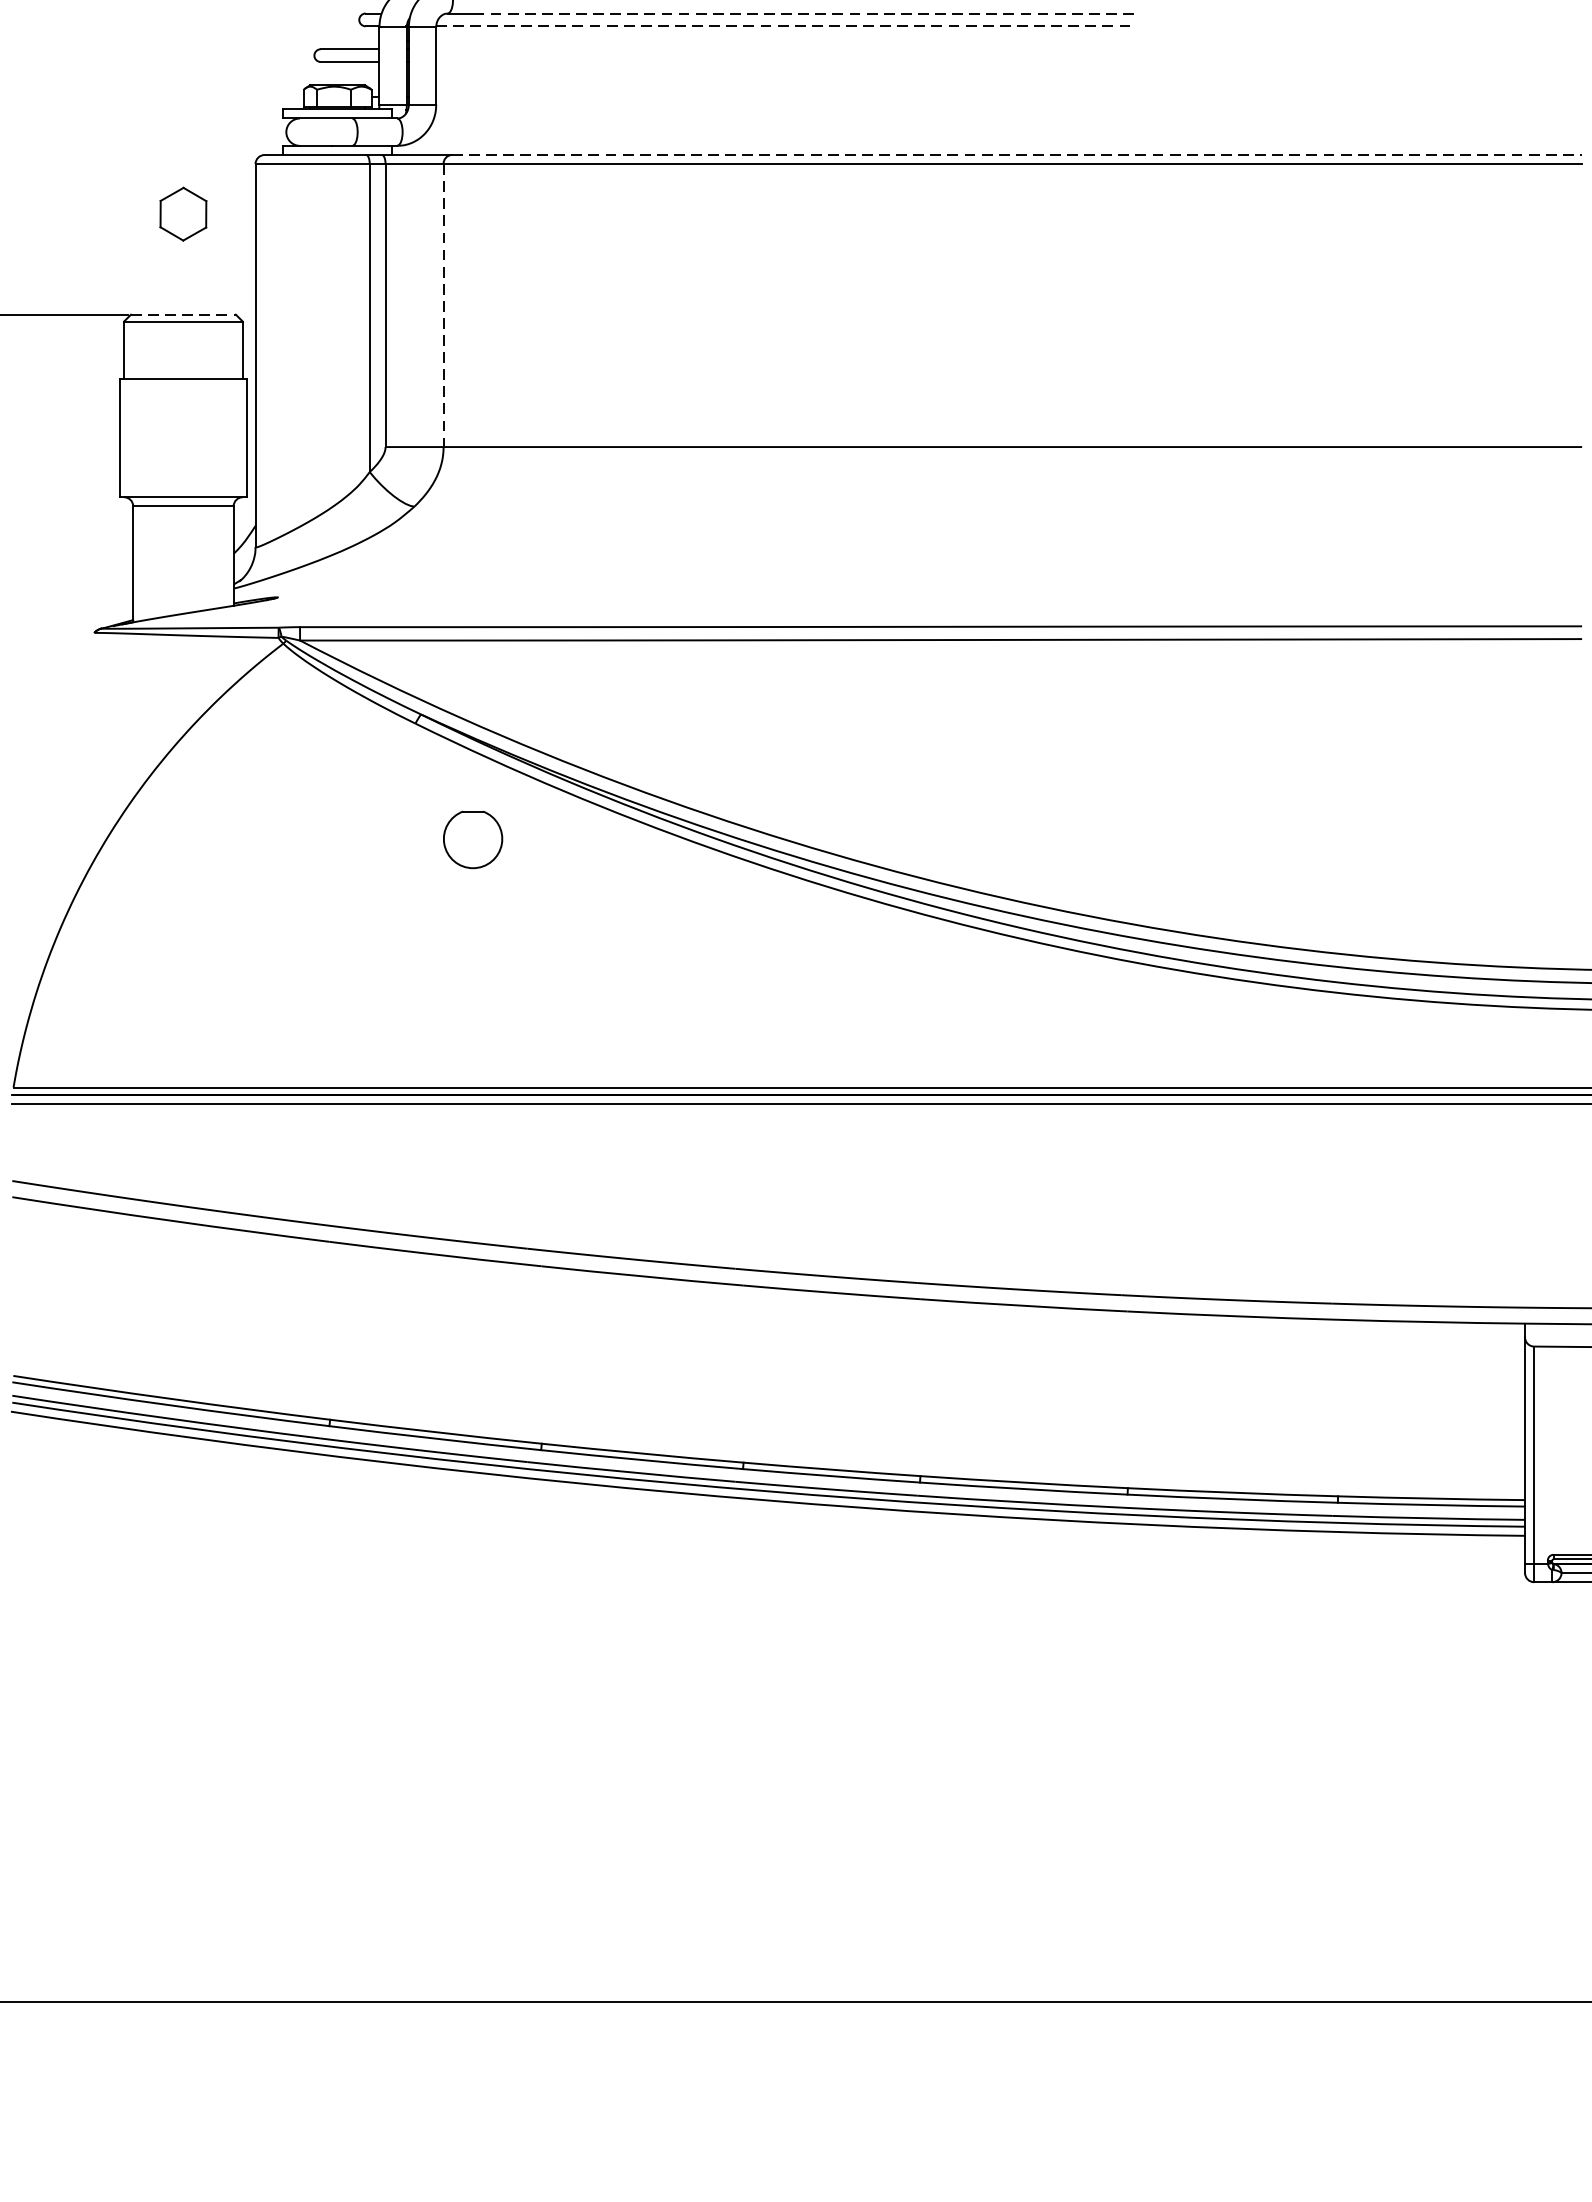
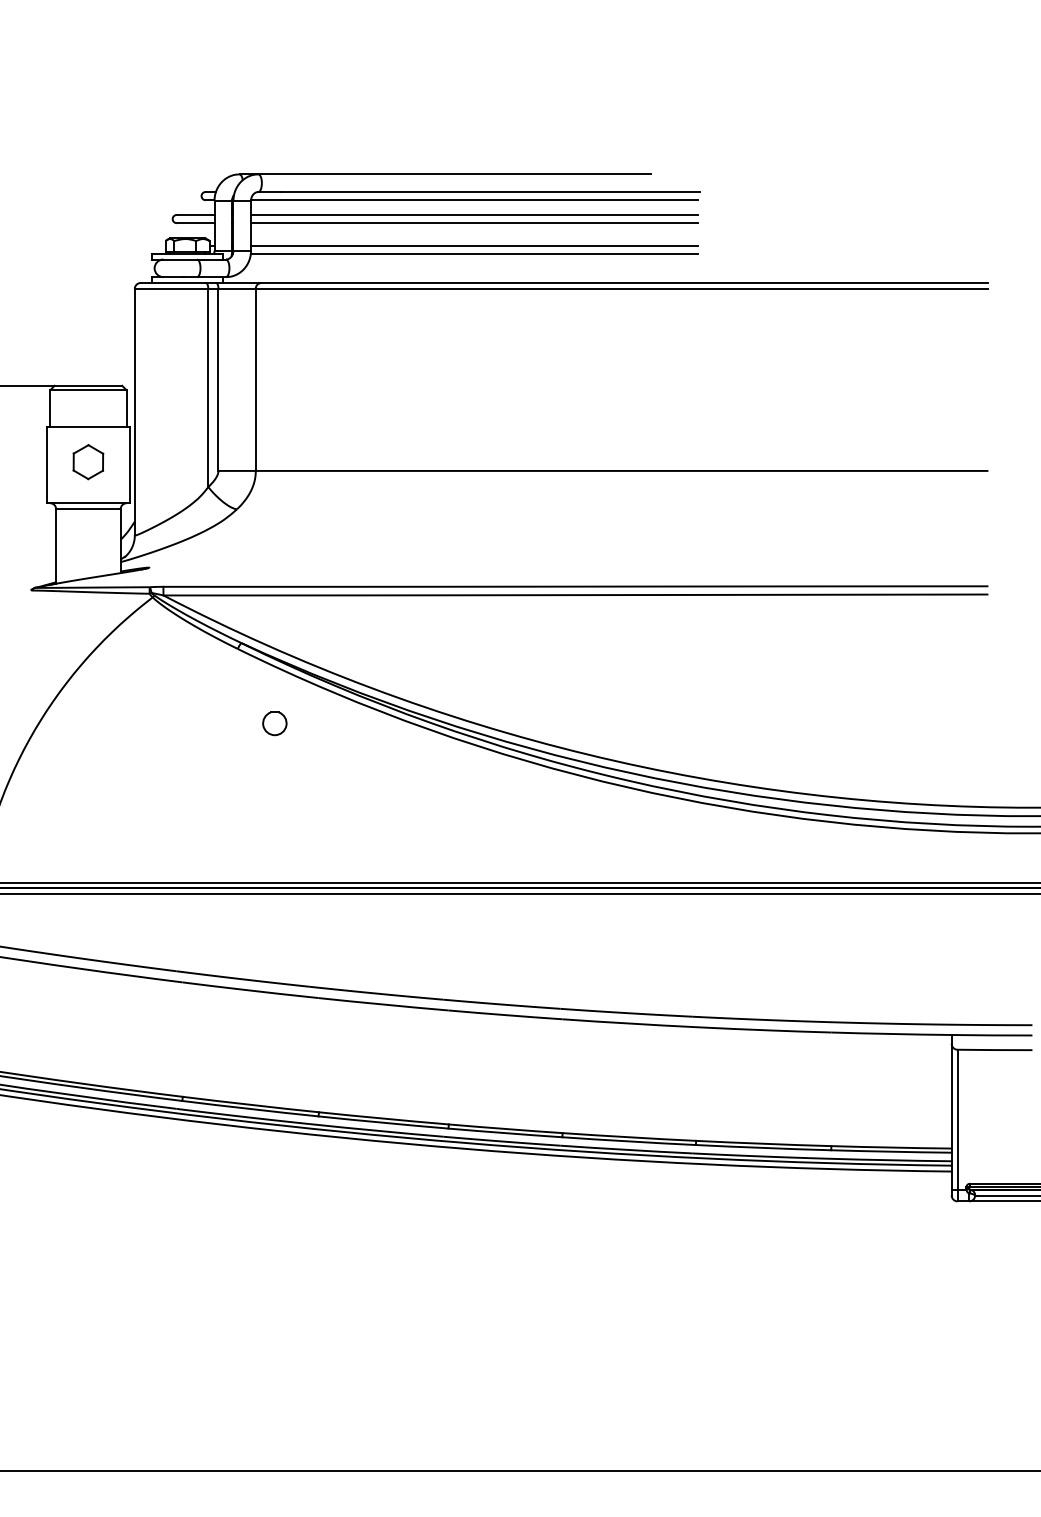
line: (808, 14) -> (490, 192), dashed -> solid
line: (783, 26) -> (474, 200), dashed -> solid
line: (783, 48) -> (474, 214), added
line: (783, 62) -> (474, 223), added
line: (783, 96) -> (474, 245), added
line: (781, 110) -> (473, 254), added
line: (1016, 155) -> (624, 283), dashed -> solid
part: (183, 214) -> (88, 462), moved
line: (443, 306) -> (255, 380), dashed -> solid
line: (183, 314) -> (88, 385), dashed -> solid
part: (472, 839) -> (274, 723), size x0.62

